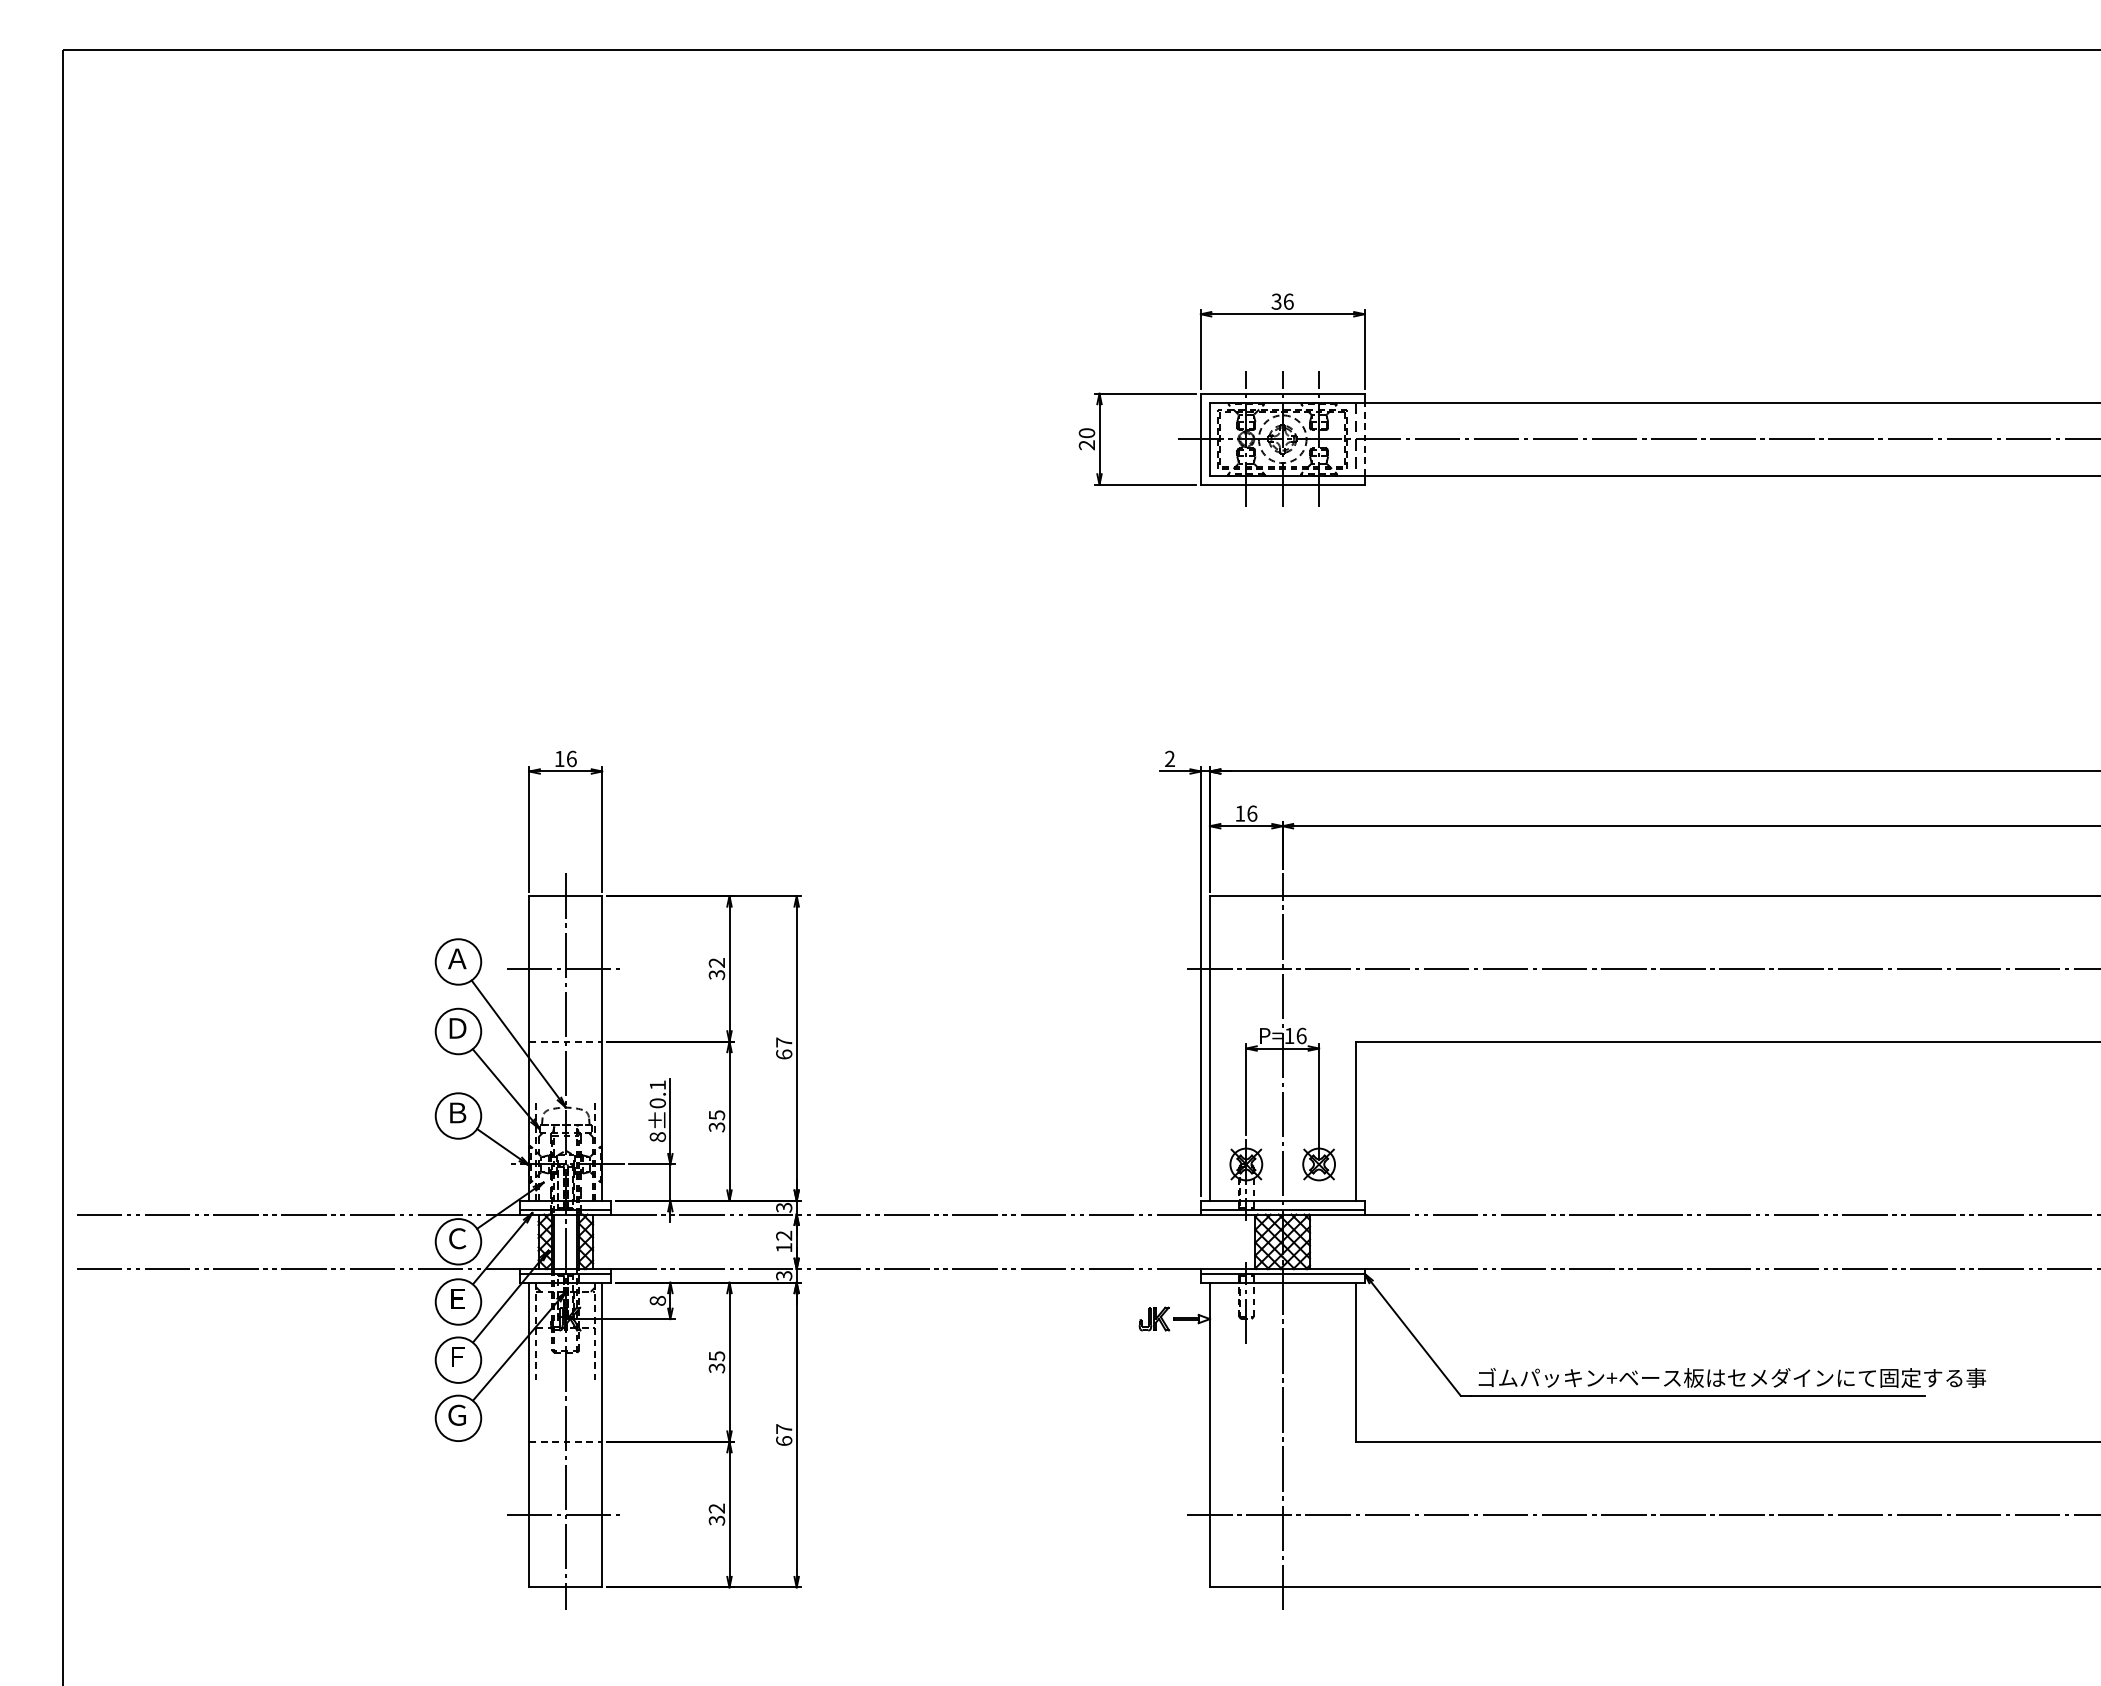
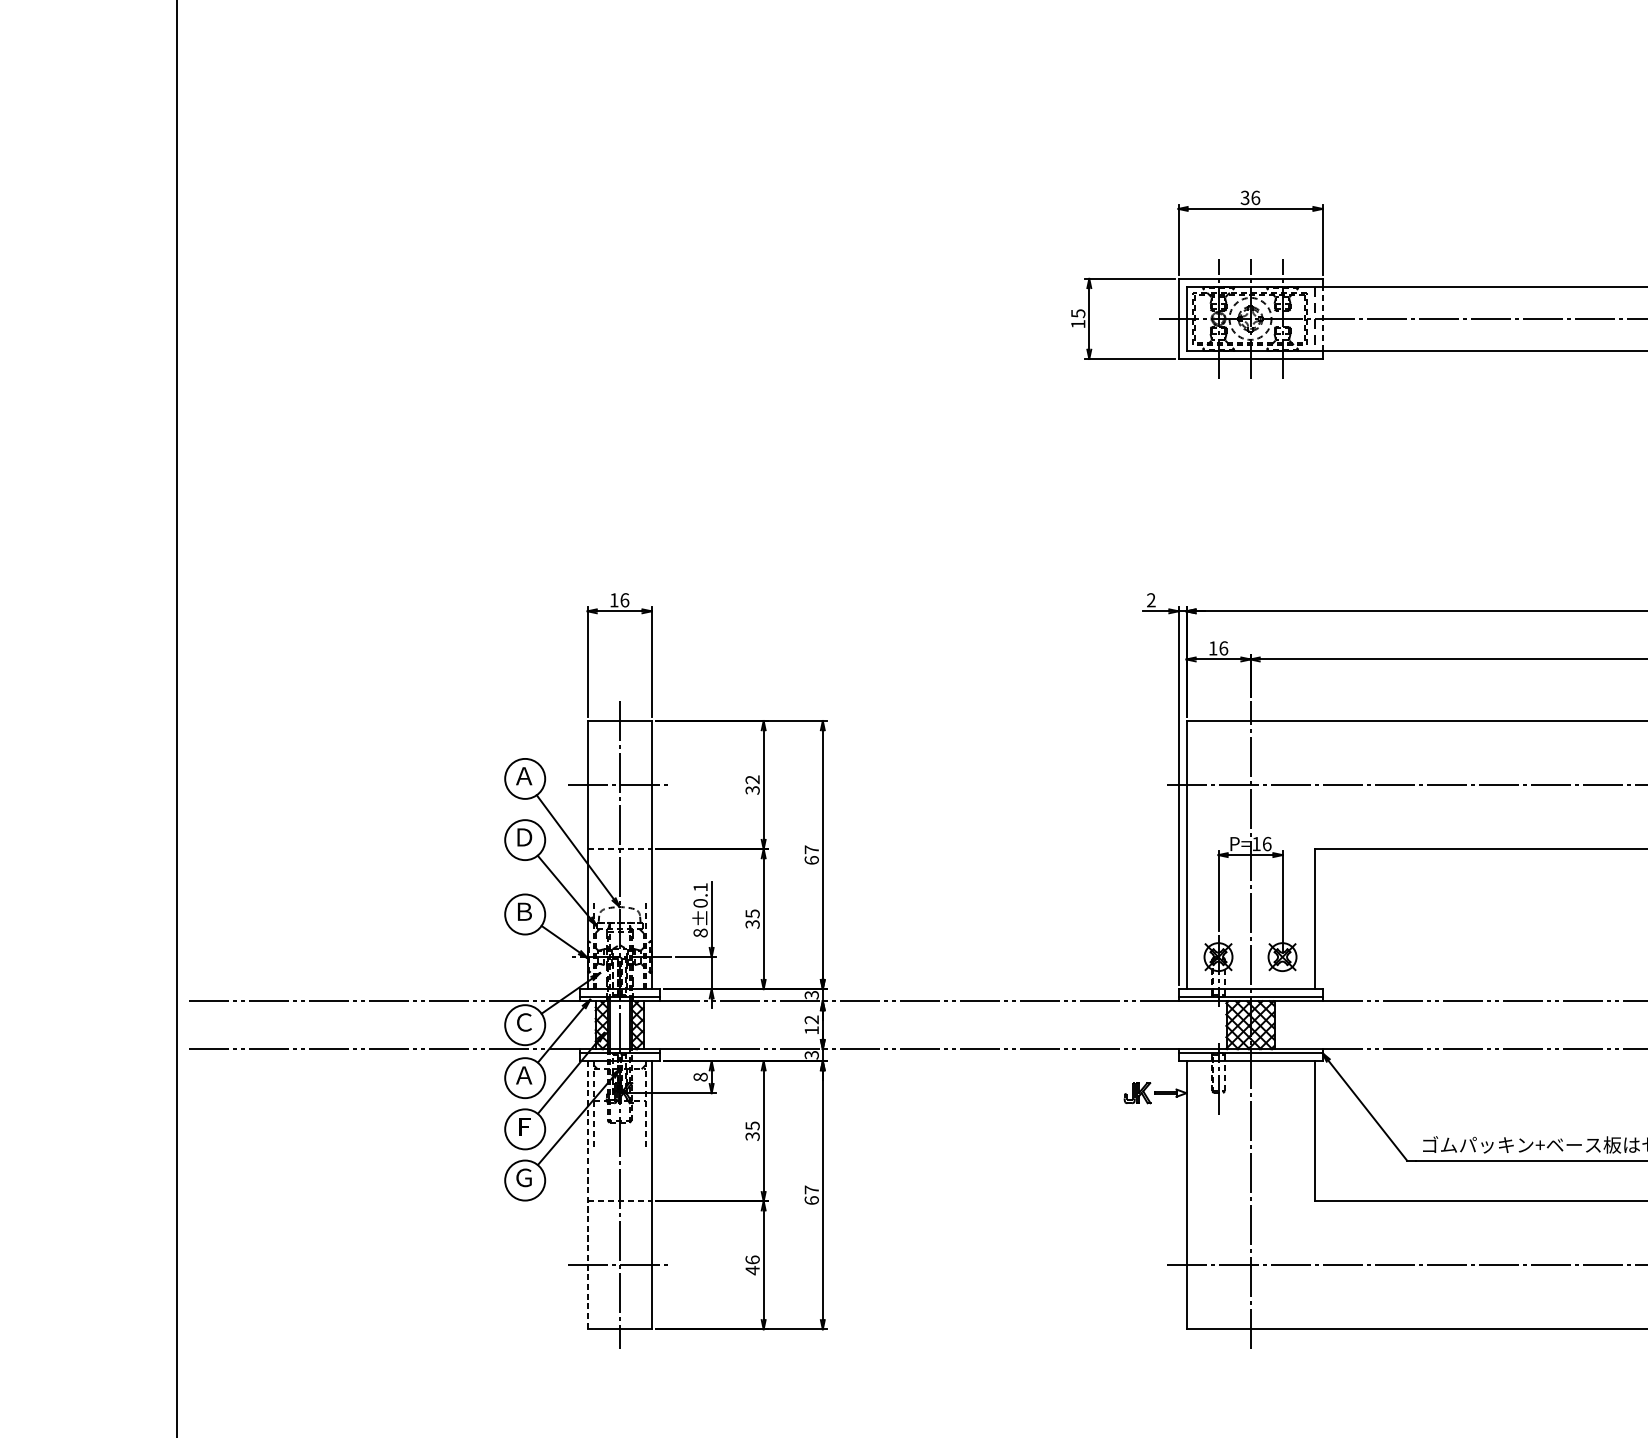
text: (1086, 439) -> (1077, 319), 20 -> 15
text: (457, 1298) -> (524, 1075), Ｅ -> Ａ
line: (529, 1435) -> (587, 1195), solid -> dashed
text: (716, 1514) -> (752, 1265), 32 -> 46

